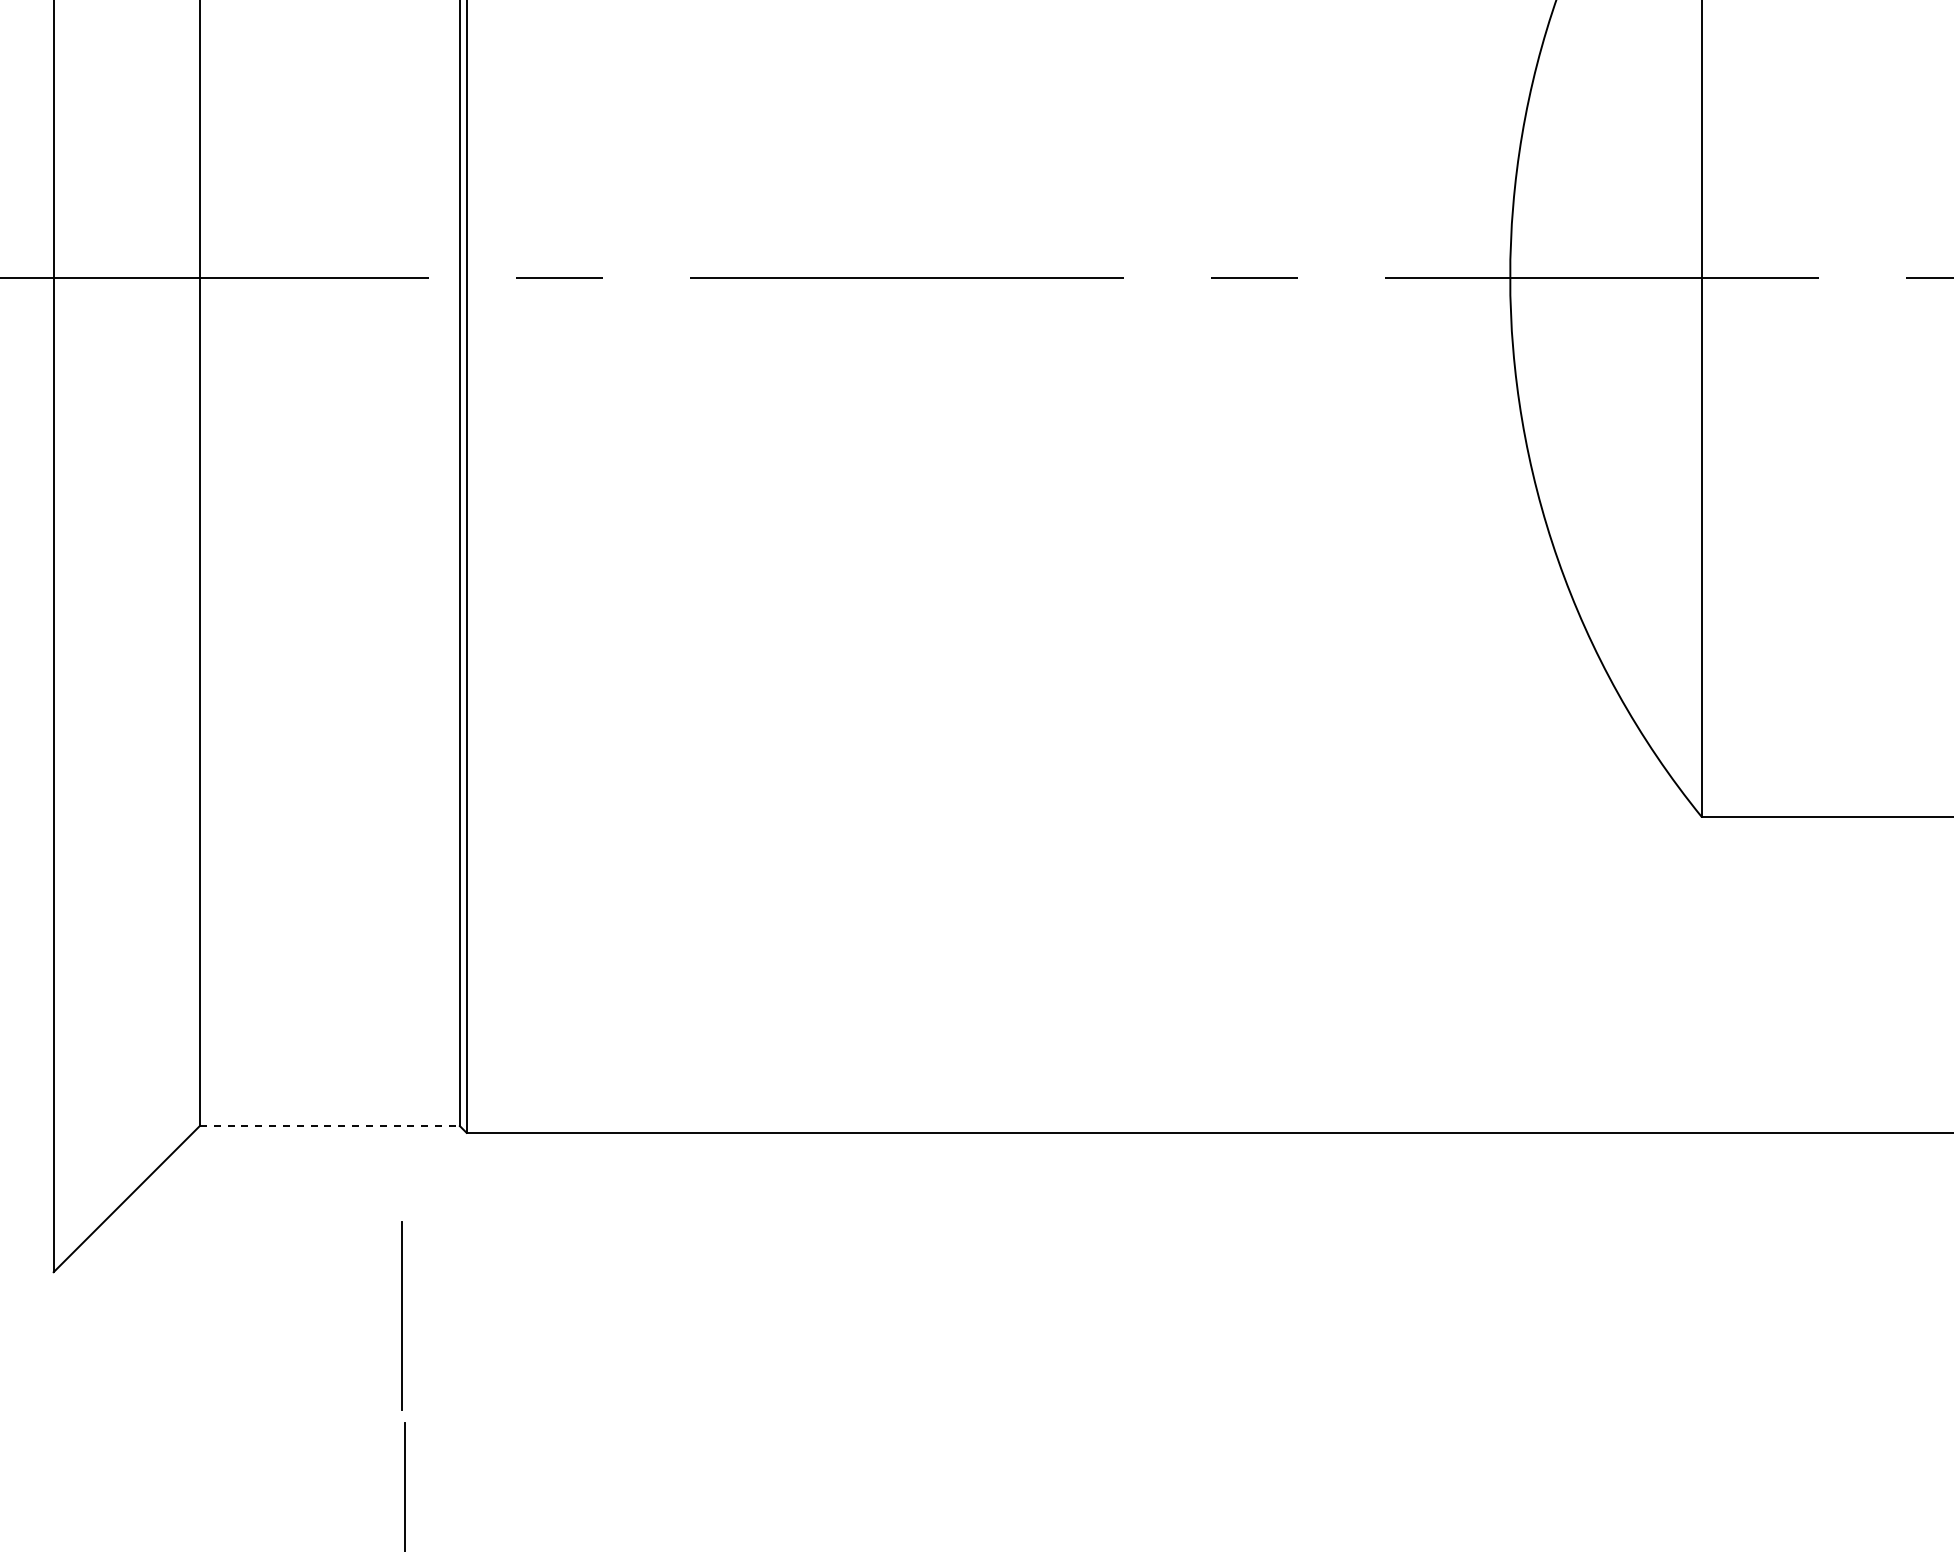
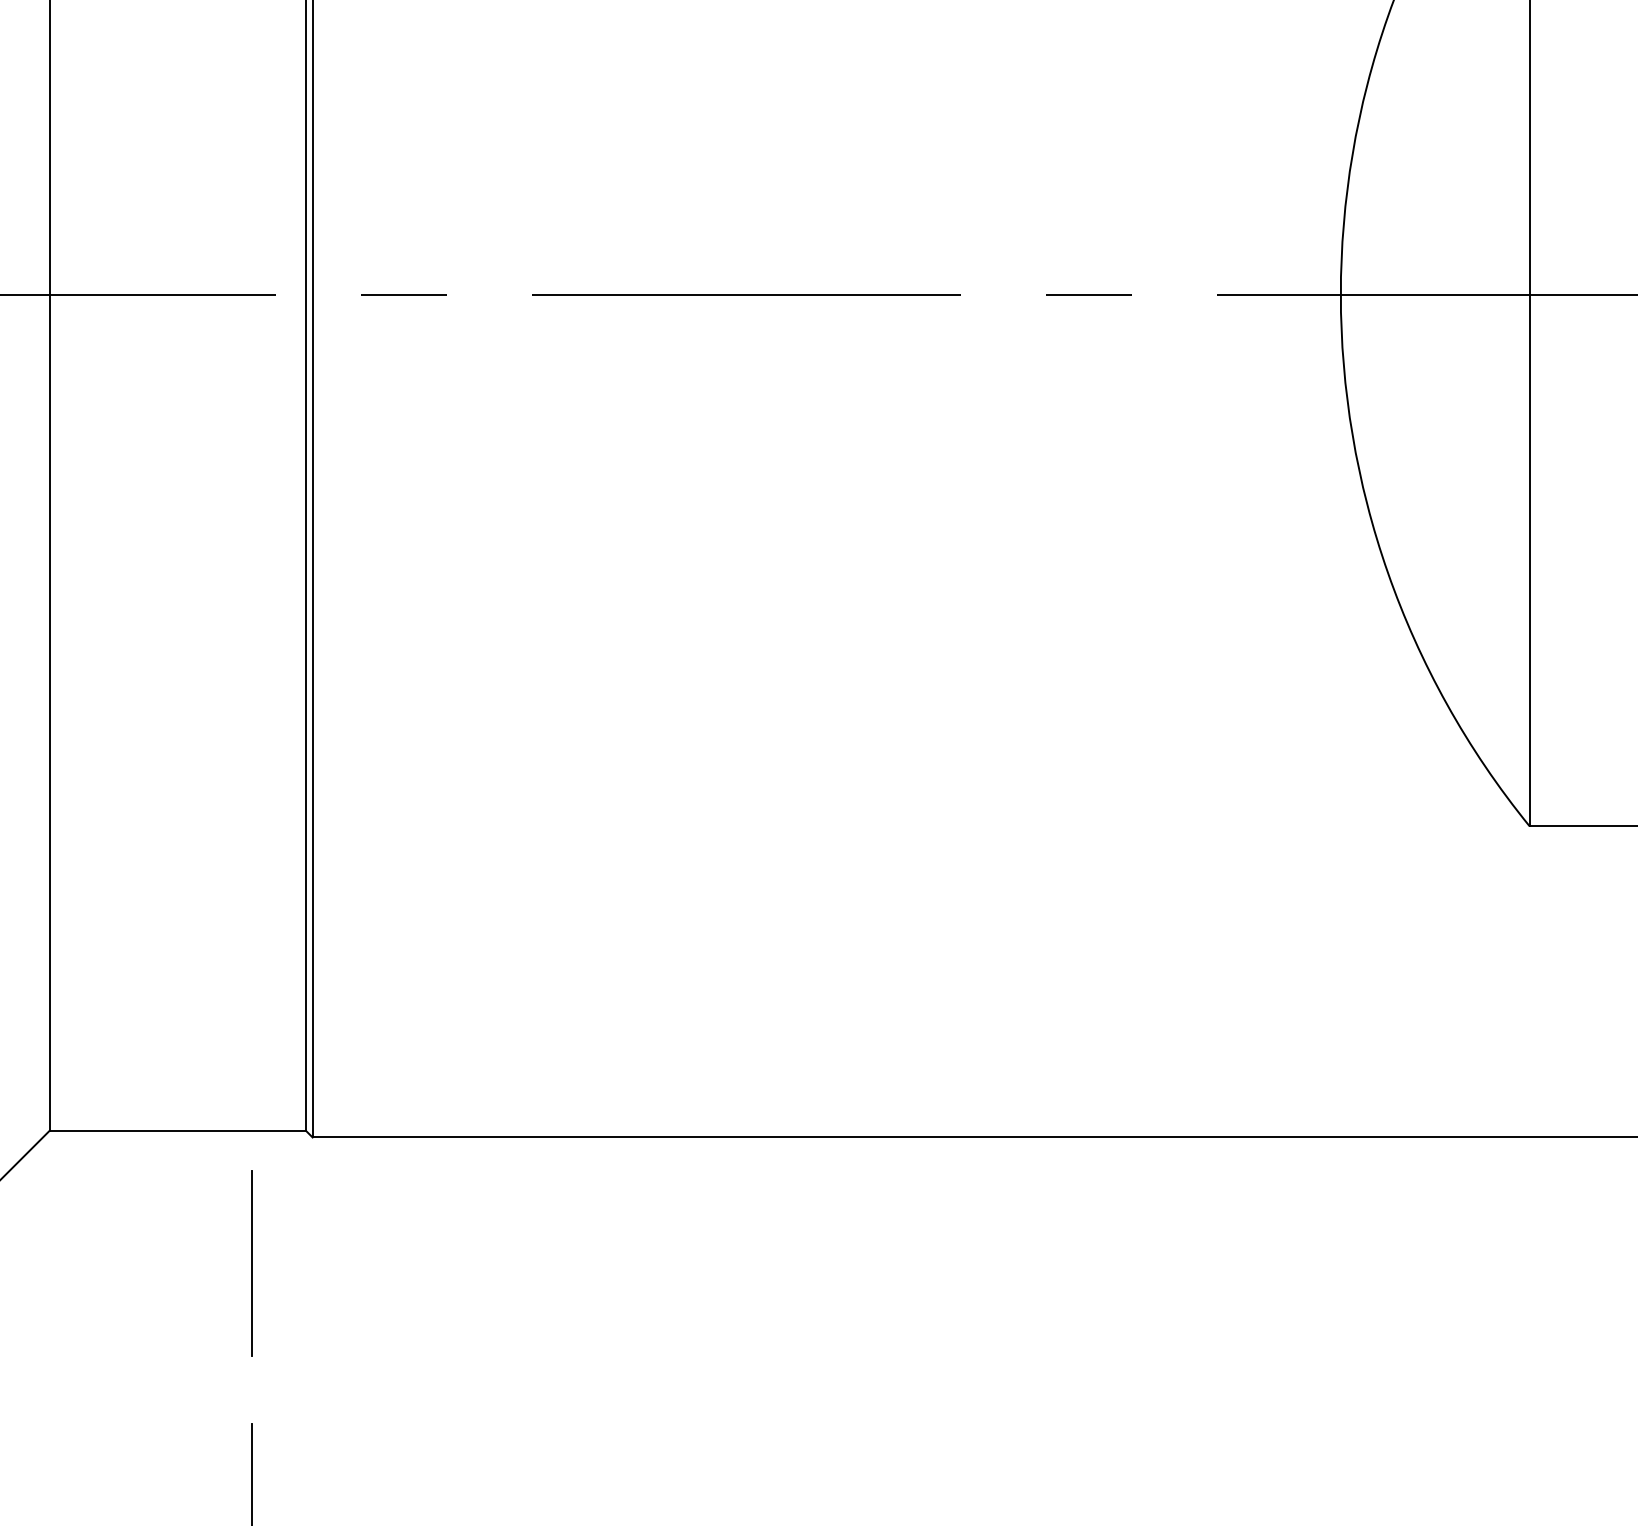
line: (330, 1126) -> (178, 1131), dashed -> solid
line: (401, 1315) -> (251, 1263), moved

